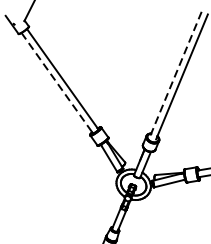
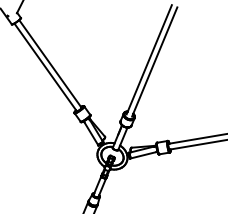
line: (176, 75) -> (149, 60), dashed -> solid
line: (57, 83) -> (45, 67), dashed -> solid

